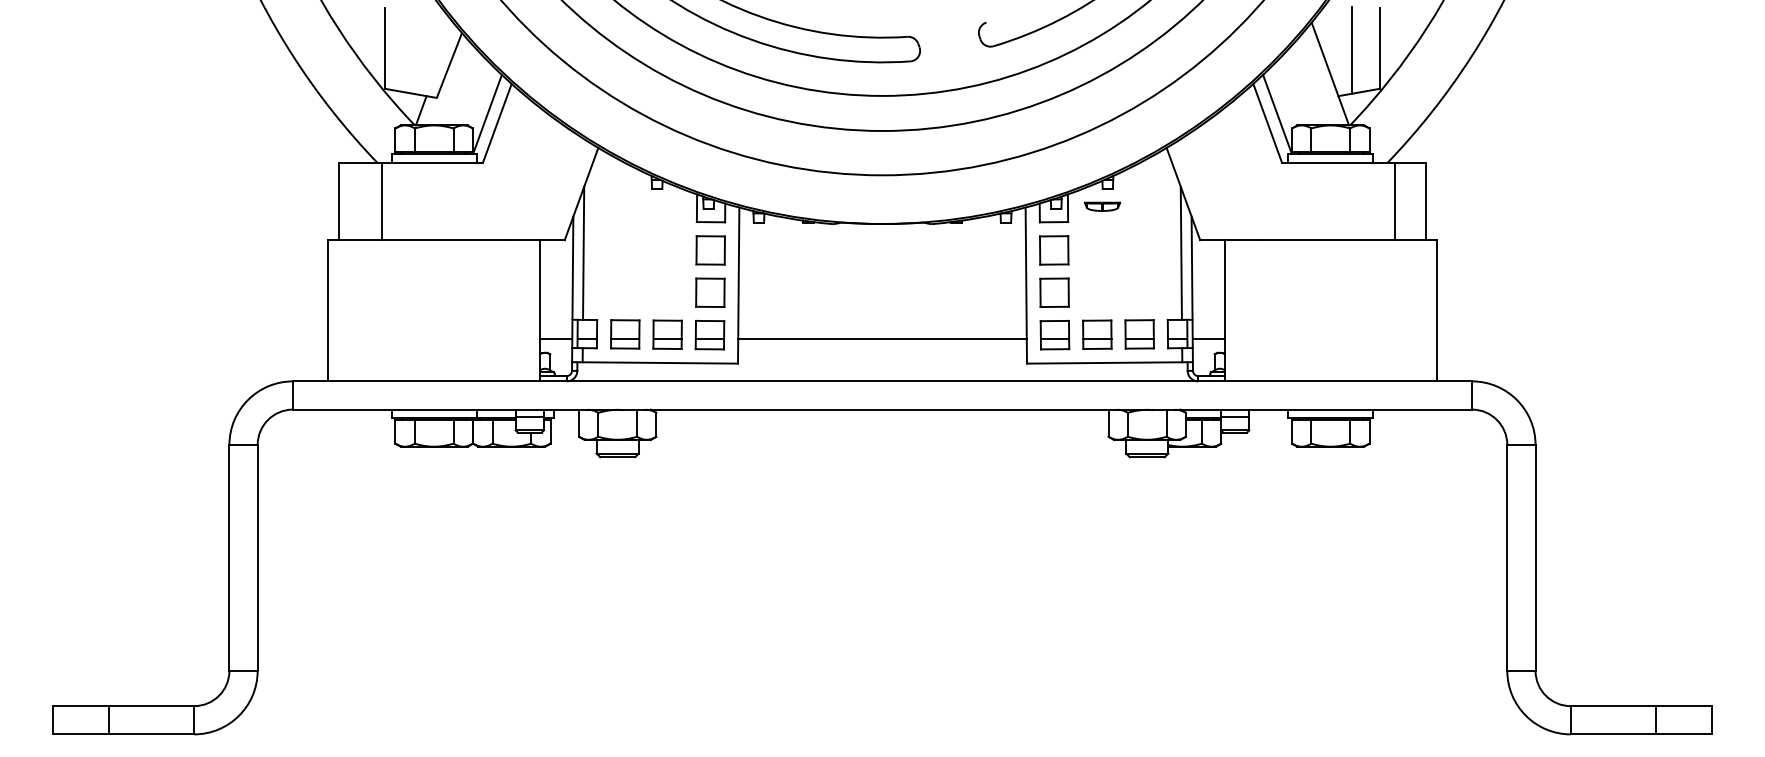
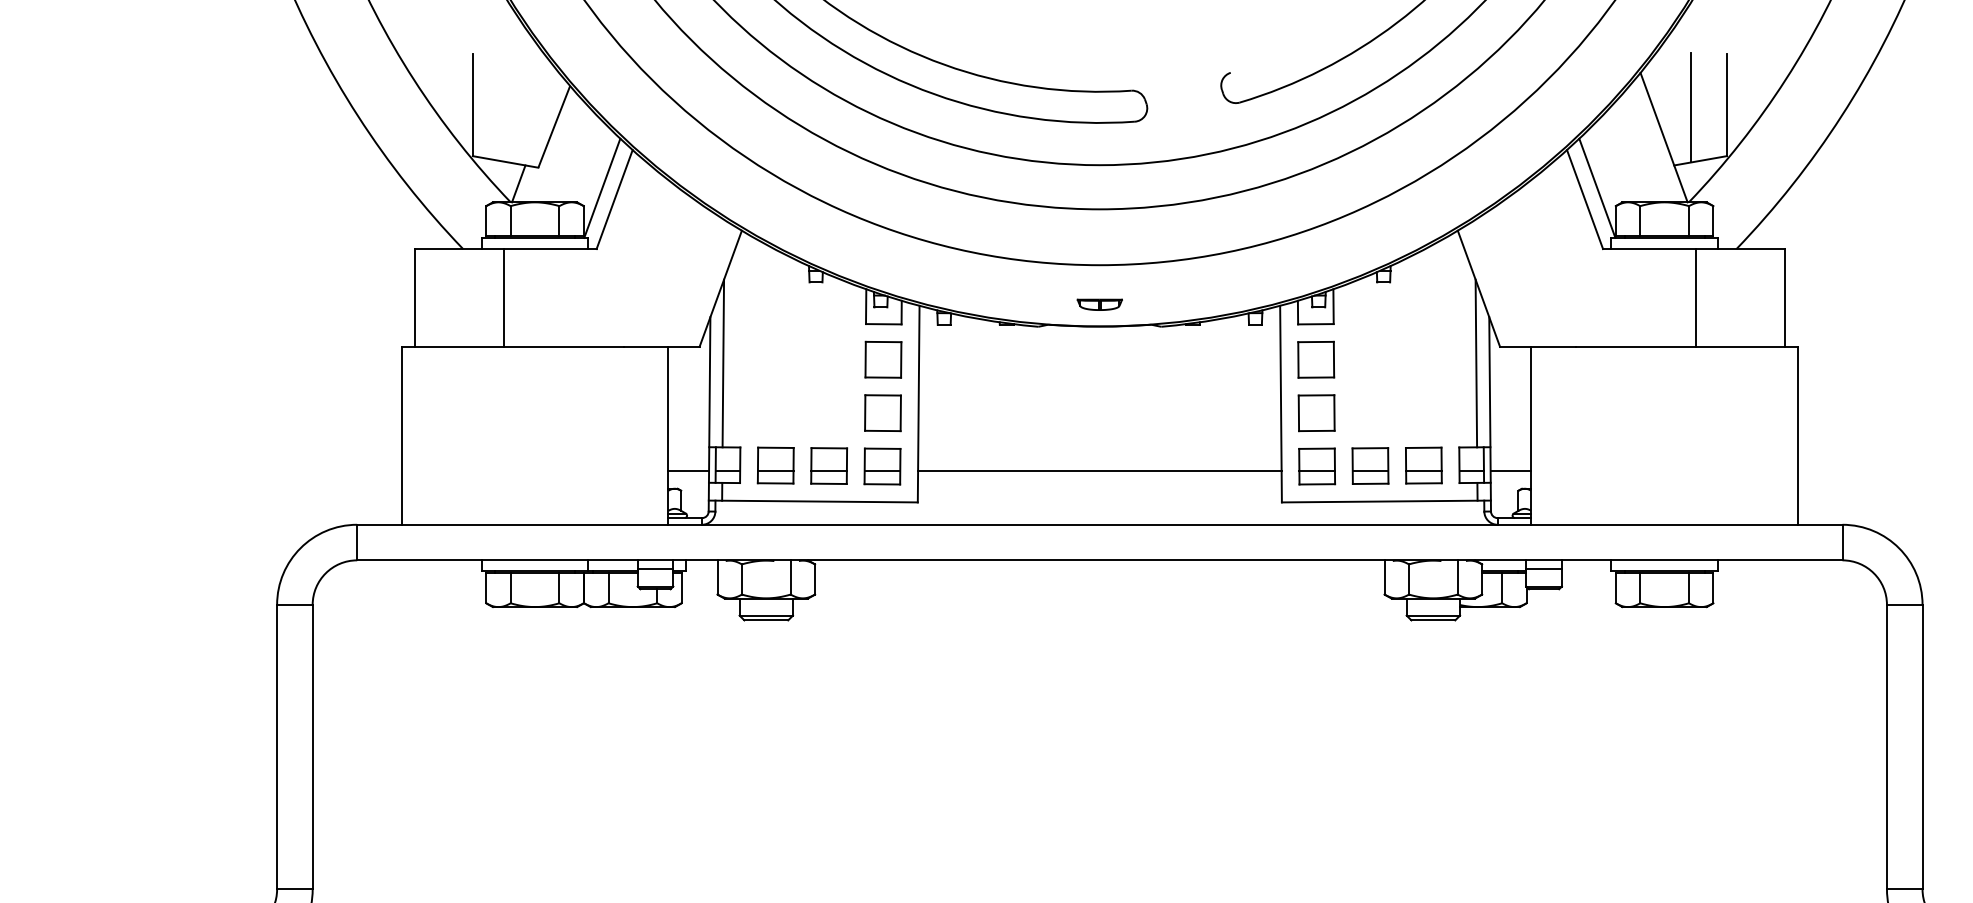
line: (382, 201) -> (503, 298), moved
line: (1394, 201) -> (1695, 298), moved
part: (1102, 206) -> (1099, 304), moved

